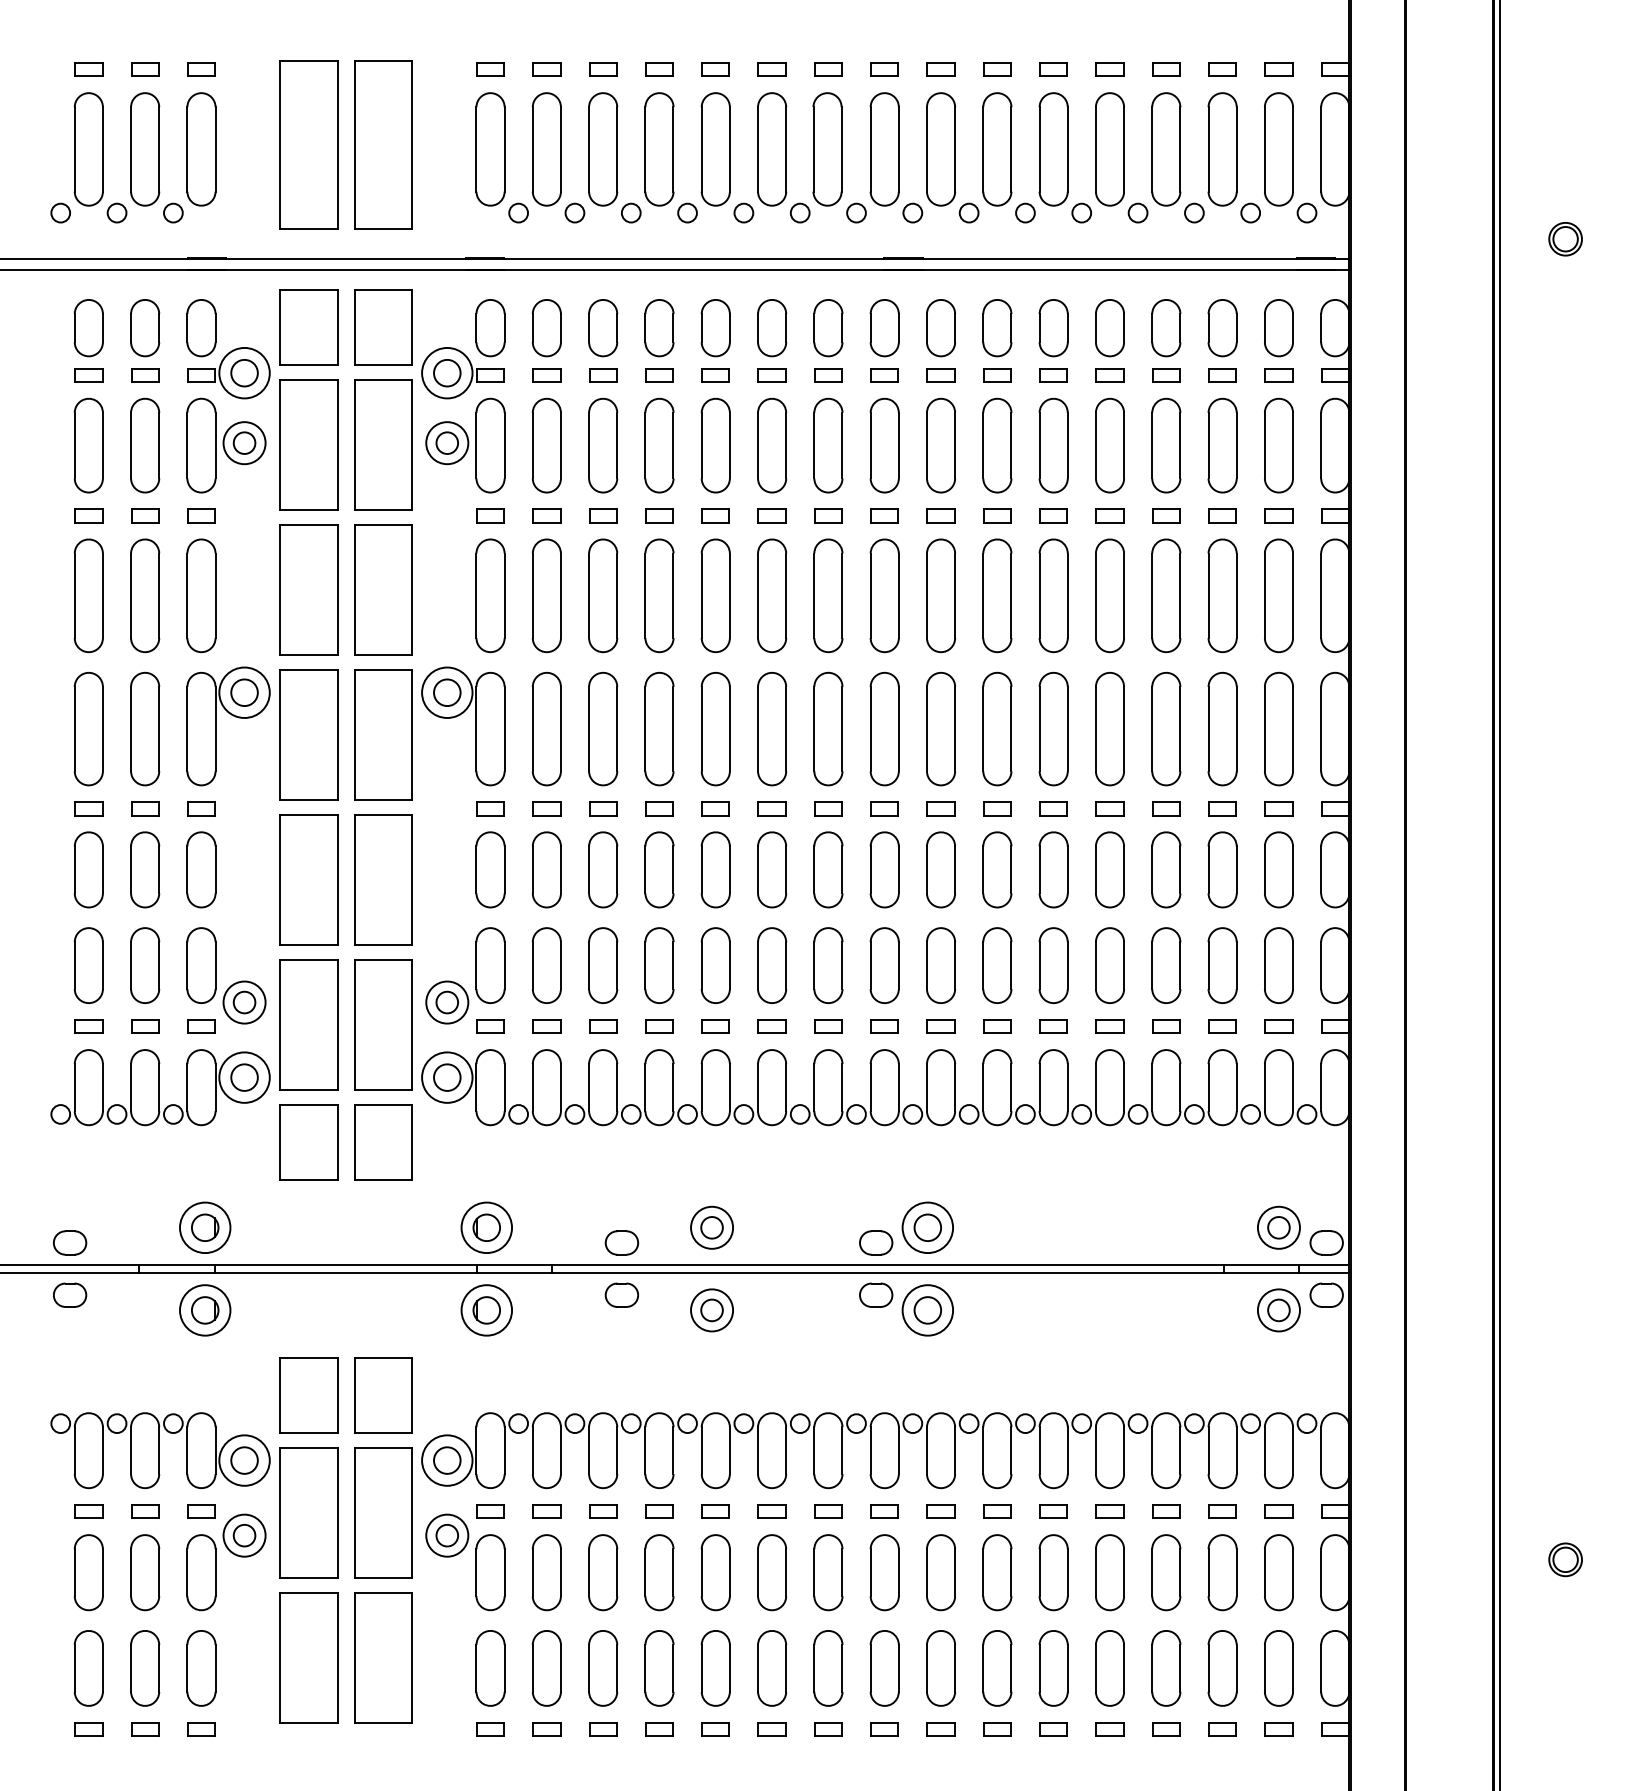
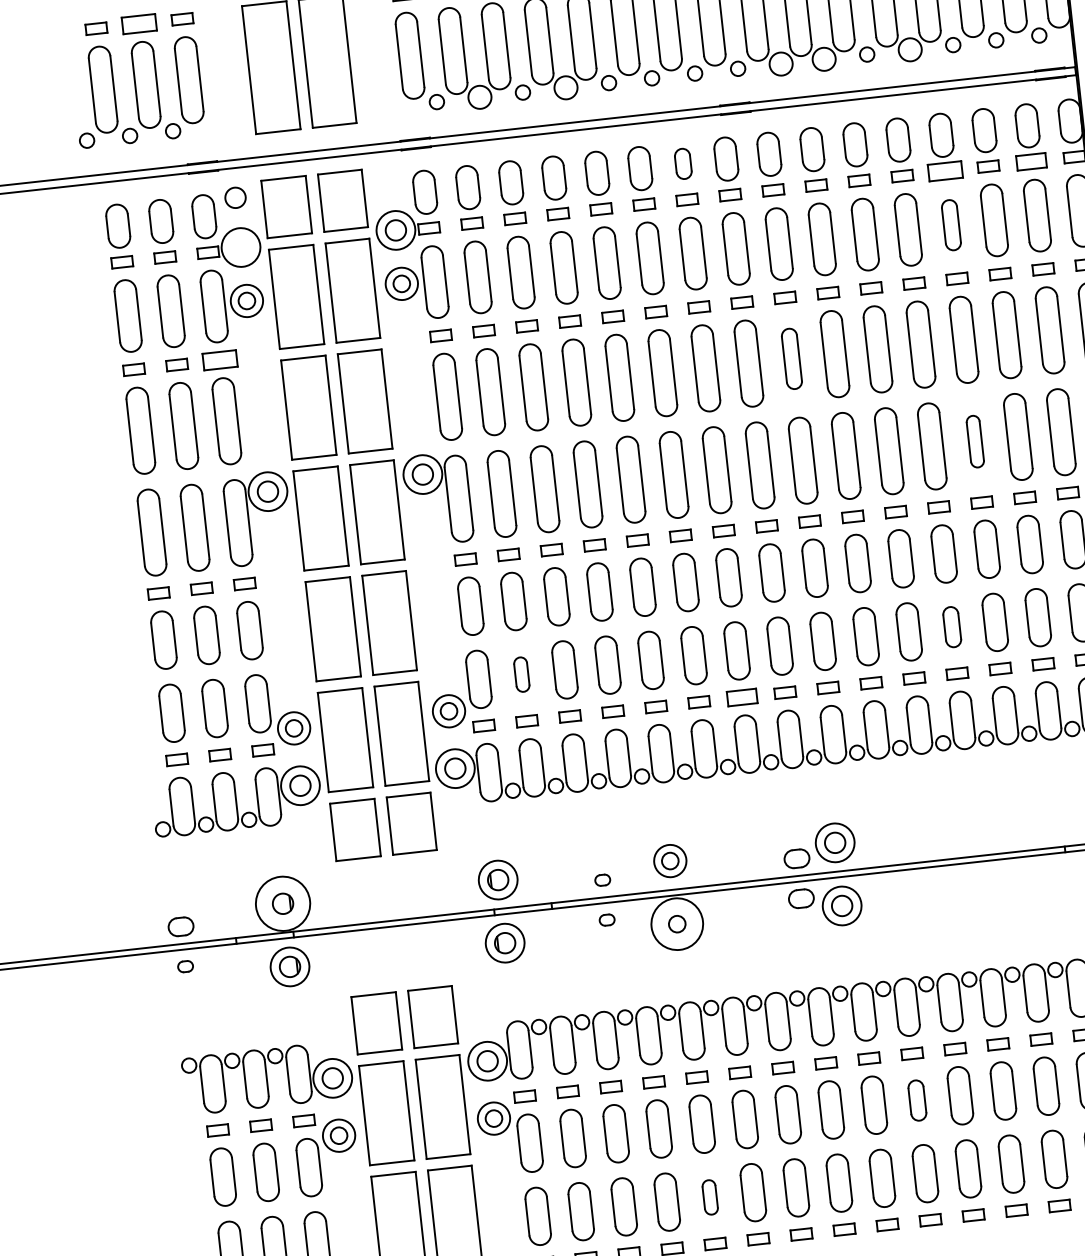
part: (145, 69) -> (139, 23), size x1.6
circle: (574, 212) -> (479, 96), size x1.6
circle: (687, 212) -> (565, 87), size x1.6
circle: (968, 212) -> (780, 63), size x1.6
circle: (1025, 212) -> (824, 58), size x1.6
circle: (1137, 212) -> (909, 49), size x1.6
part: (828, 328) -> (683, 164), size x0.7
circle: (244, 373) -> (235, 198), moved
part: (1166, 375) -> (945, 171), size x1.6
part: (1278, 375) -> (1031, 162), size x1.4
part: (1166, 445) -> (951, 225), size x0.7
part: (201, 515) -> (220, 359), size x1.6
part: (940, 595) -> (791, 358), size x0.7
part: (1166, 728) -> (975, 441), size x0.6
part: (546, 965) -> (521, 674), size x0.6
part: (1109, 965) -> (951, 627), size x0.7
part: (828, 1026) -> (742, 697), size x1.4
circle: (205, 1227) -> (283, 903), size x1.4
part: (621, 1242) -> (602, 879), size x0.6
part: (70, 1294) -> (185, 966), size x0.6
part: (621, 1294) -> (606, 919), size x0.6
circle: (712, 1310) -> (677, 924), size x1.6
part: (997, 1572) -> (917, 1100), size x0.7
part: (715, 1668) -> (710, 1197), size x0.6

